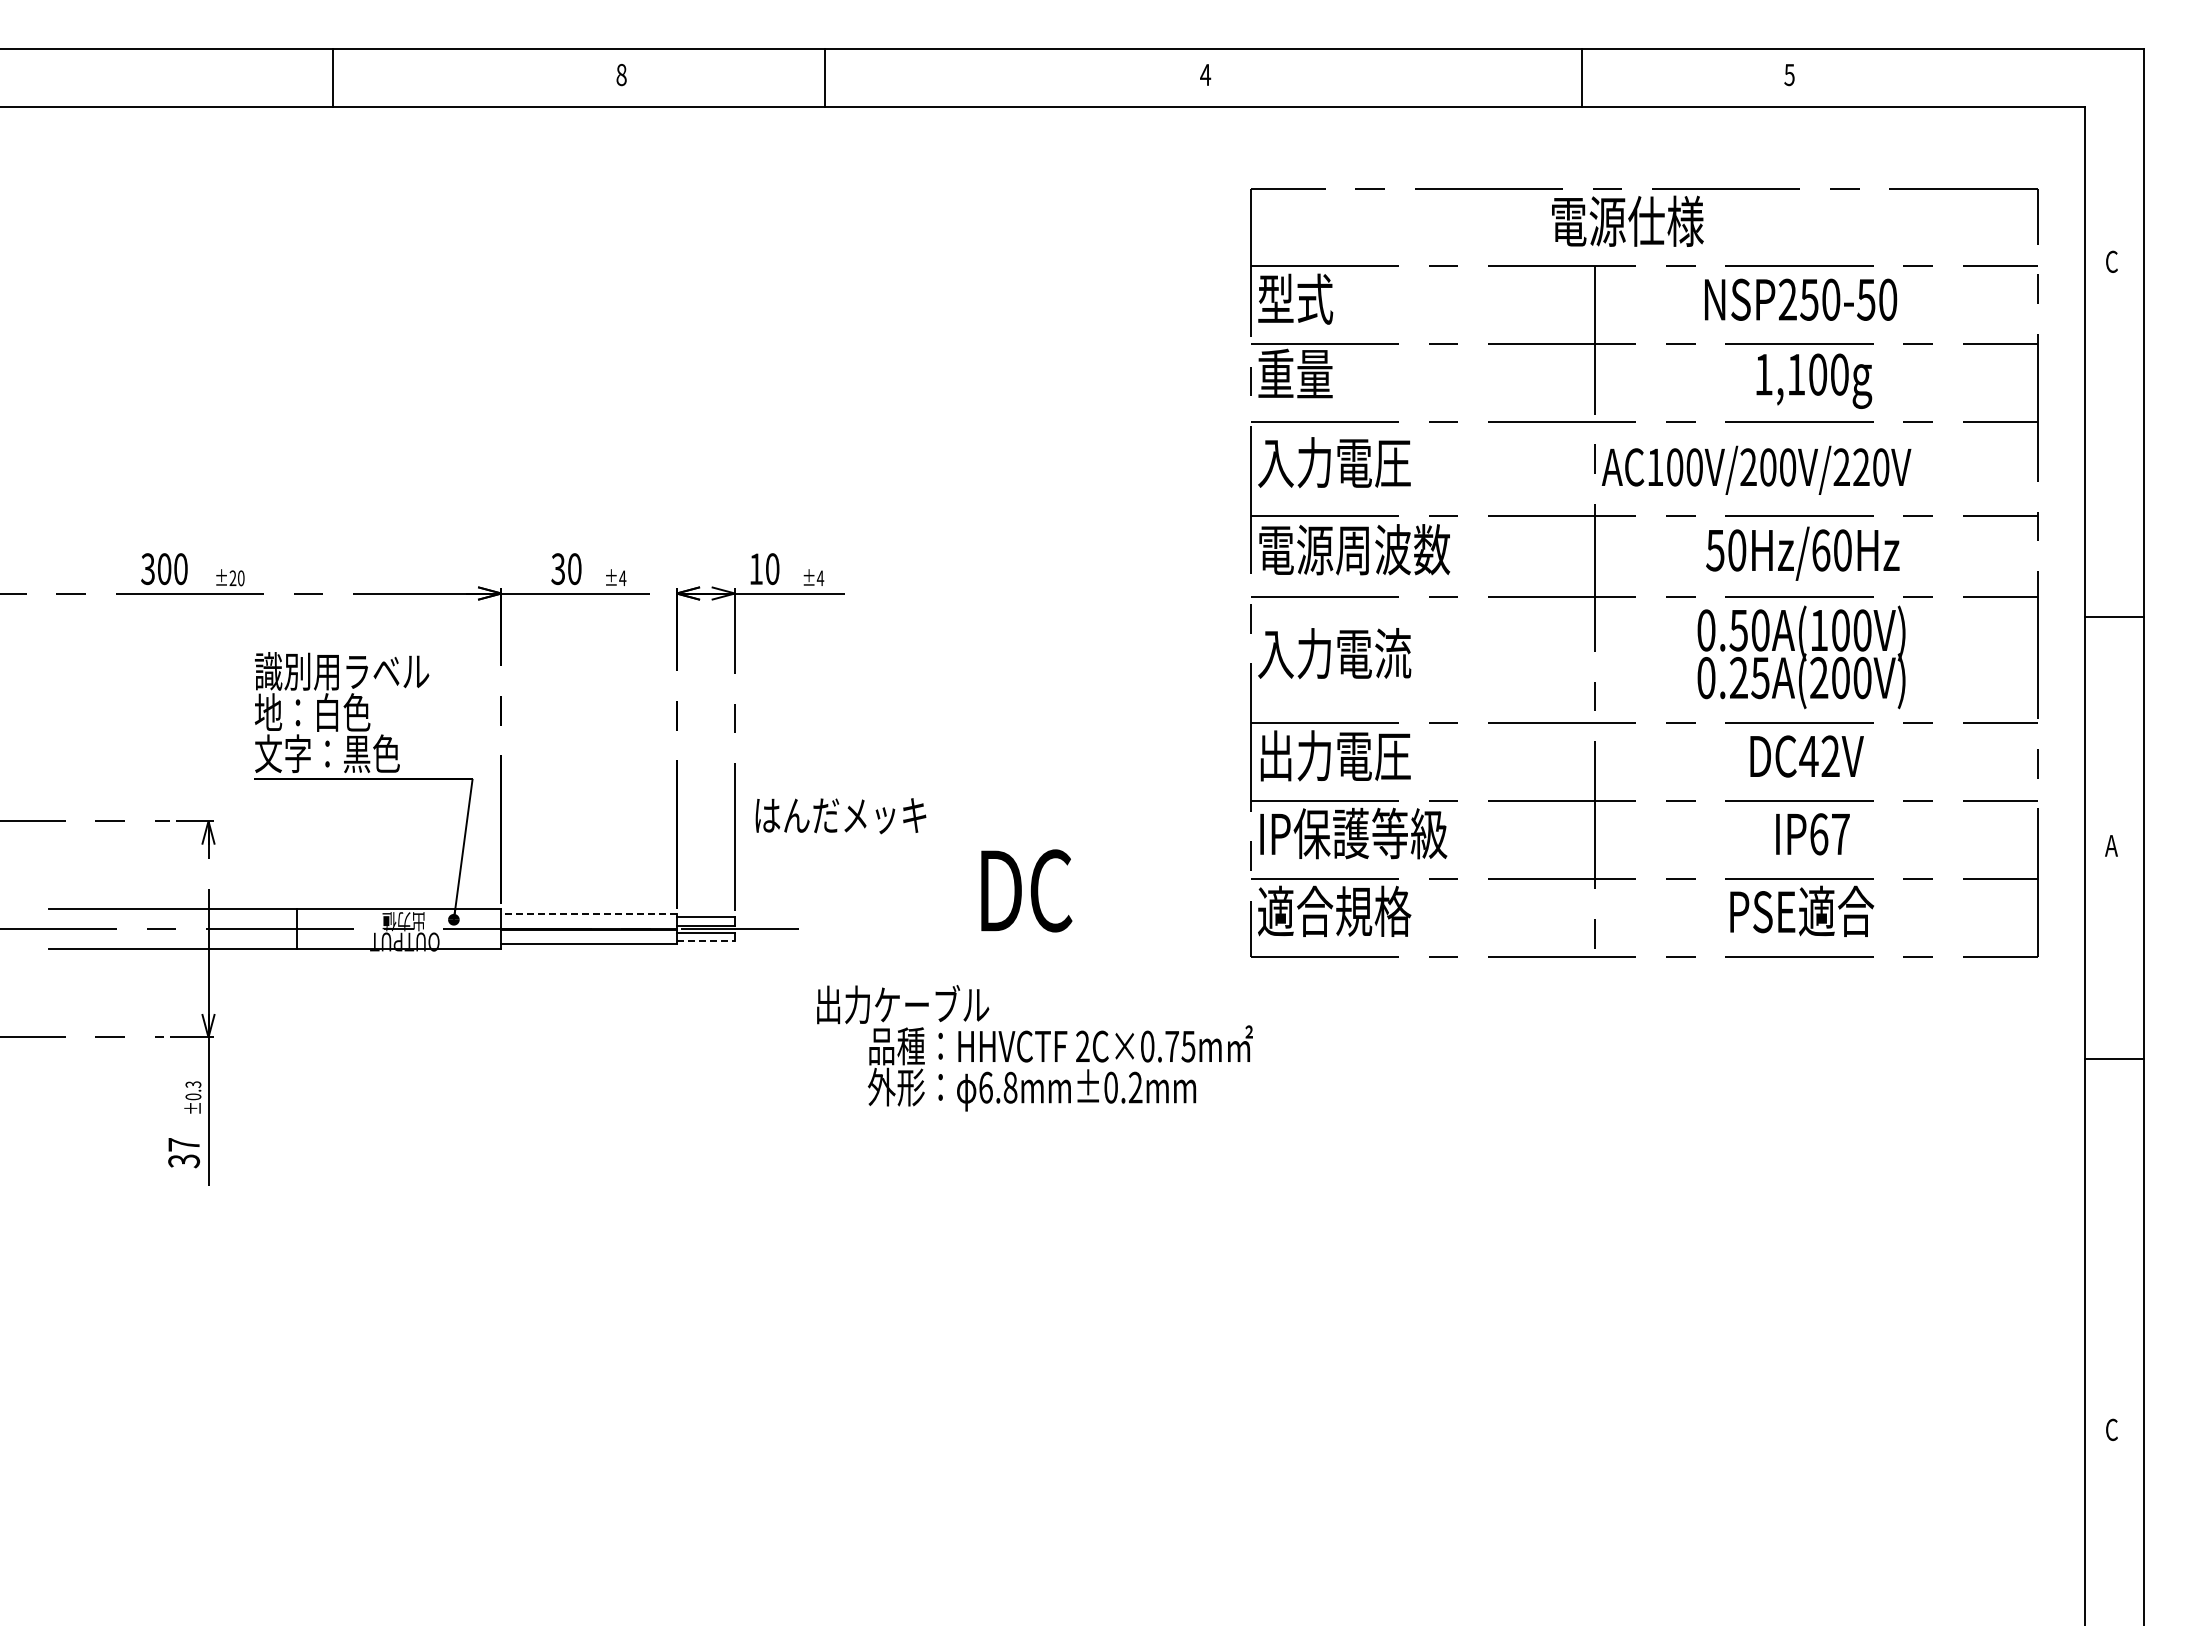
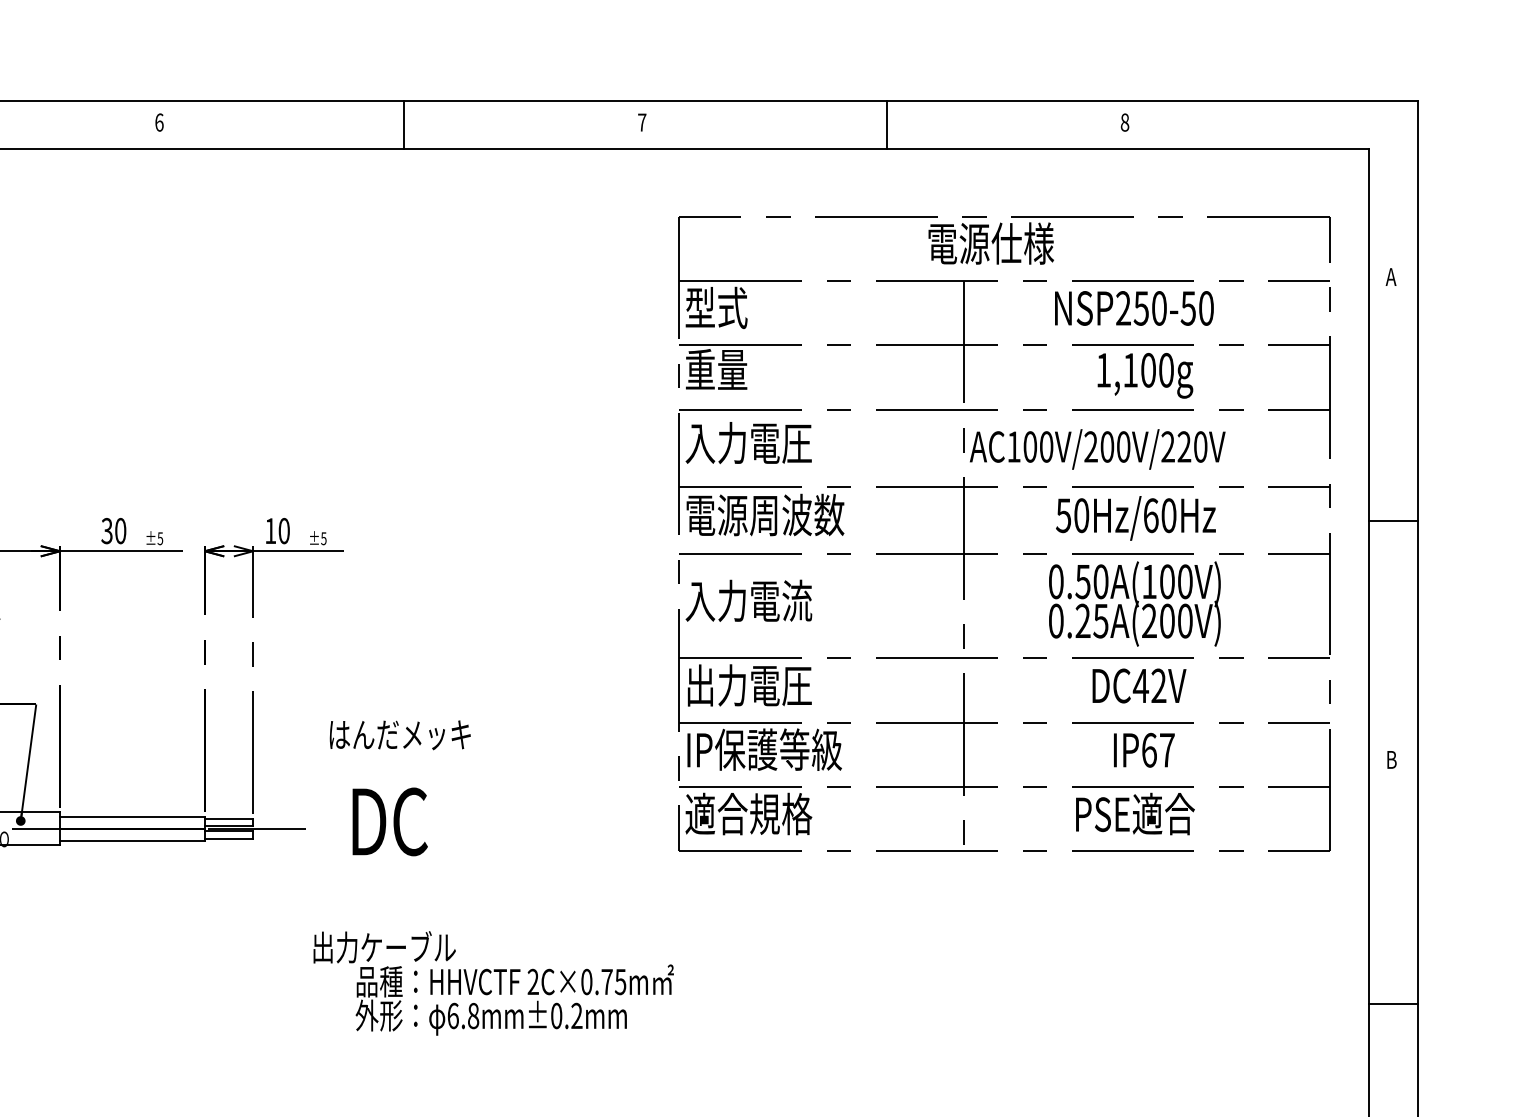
text: (621, 74) -> (159, 122), 8 -> 6
text: (1205, 74) -> (642, 122), 4 -> 7
text: (1789, 74) -> (1124, 122), 5 -> 8
line: (825, 77) -> (404, 124), moved
line: (1582, 77) -> (886, 124), moved
text: (2111, 261) -> (1391, 276), C -> A
text: (622, 578) -> (160, 538), ±4 -> ±5
text: (820, 578) -> (323, 538), ±4 -> ±5
line: (2114, 616) -> (1393, 520), moved
text: (840, 816) -> (399, 735), moved
text: (2111, 845) -> (1391, 759), A -> B
text: (1026, 890) -> (389, 821), moved
line: (589, 914) -> (132, 816), dashed -> solid
line: (706, 941) -> (229, 838), dashed -> solid
text: (1034, 1048) -> (493, 983), moved
line: (2114, 1058) -> (1393, 1003), moved

